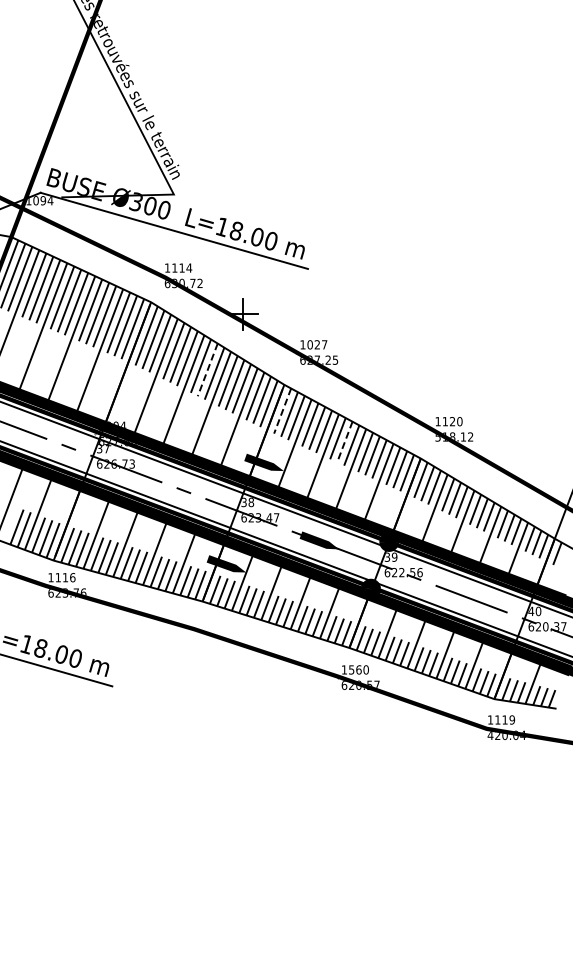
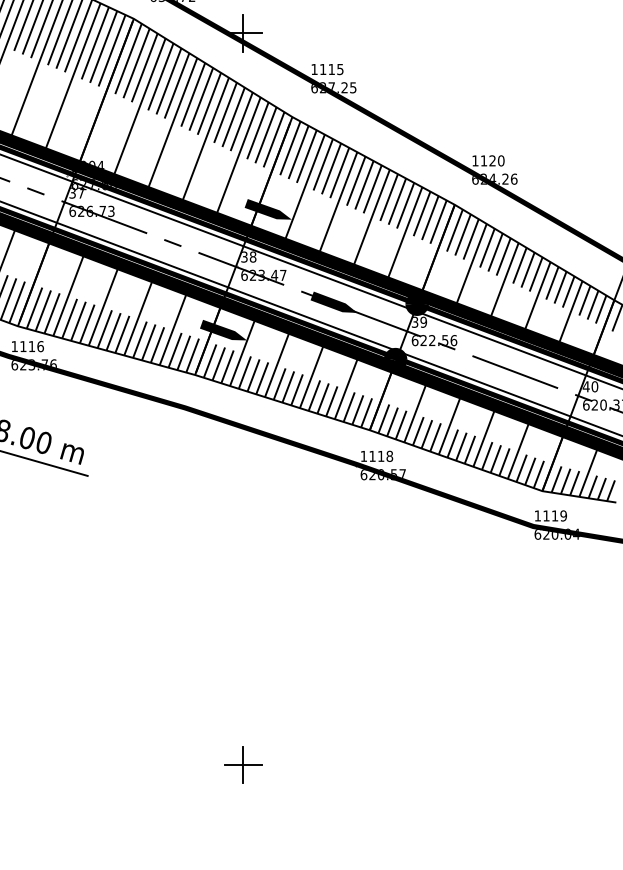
text: (317, 344) -> (331, 69), 1027 -> 1115
line: (207, 370) -> (200, 100), dashed -> solid
line: (282, 411) -> (290, 148), dashed -> solid
text: (454, 436) -> (494, 178), 518.12 -> 624.26
line: (344, 442) -> (363, 185), dashed -> solid
text: (358, 669) -> (380, 455), 1560 -> 1118
text: (490, 735) -> (537, 534), 420.04 -> 620.04
part: (242, 929) -> (242, 765), added

